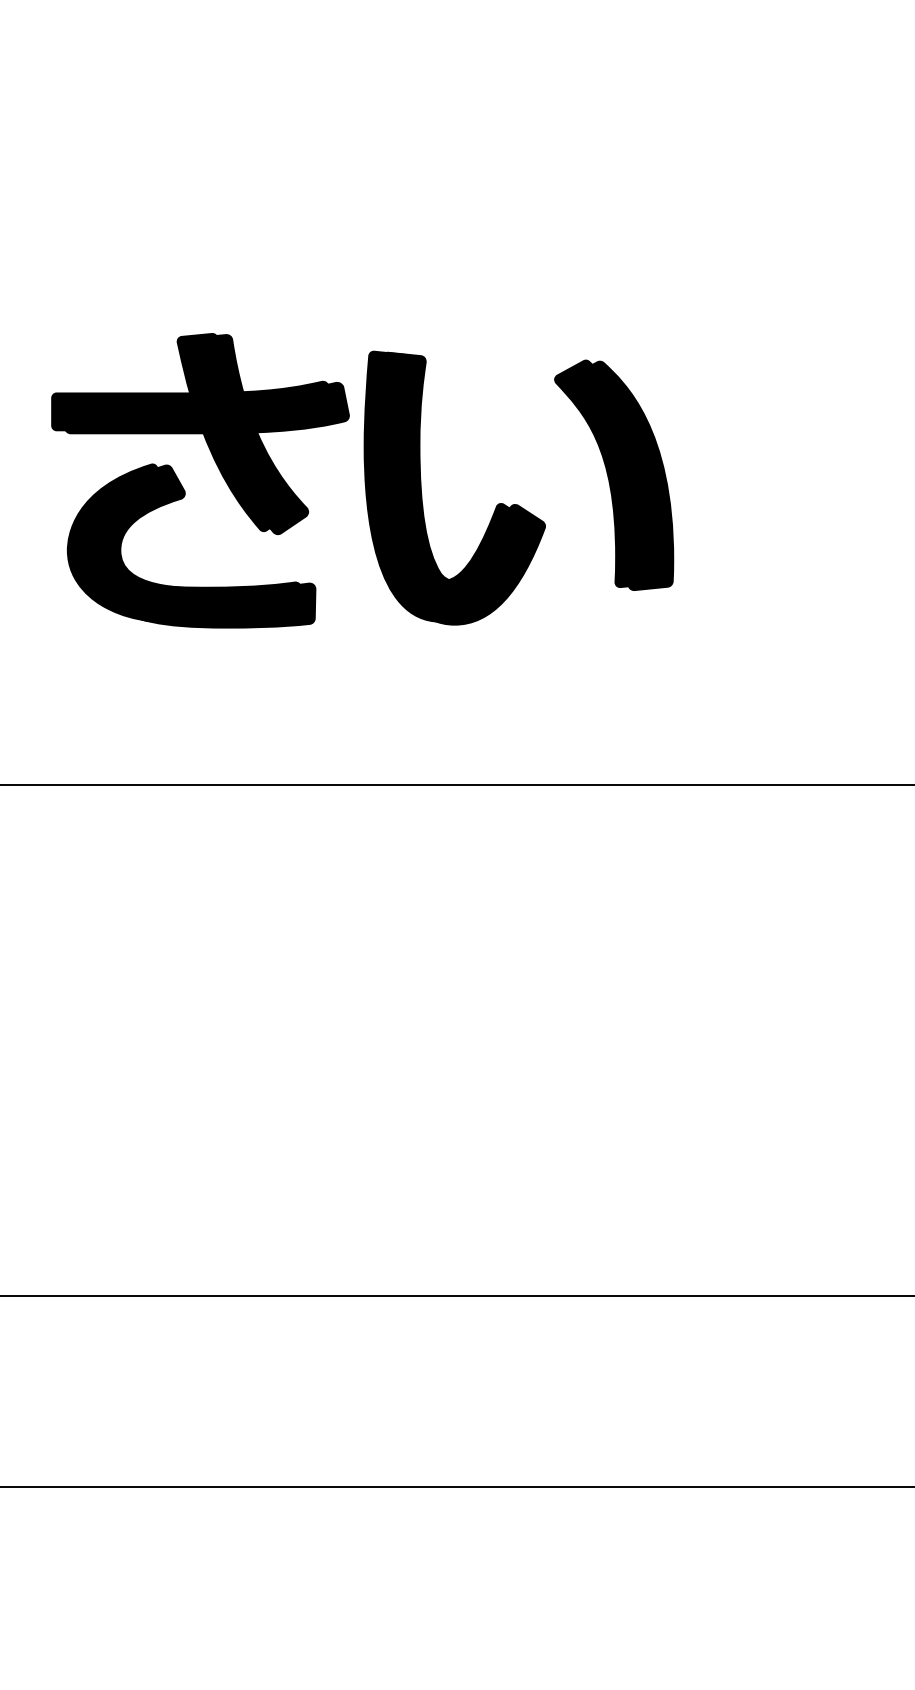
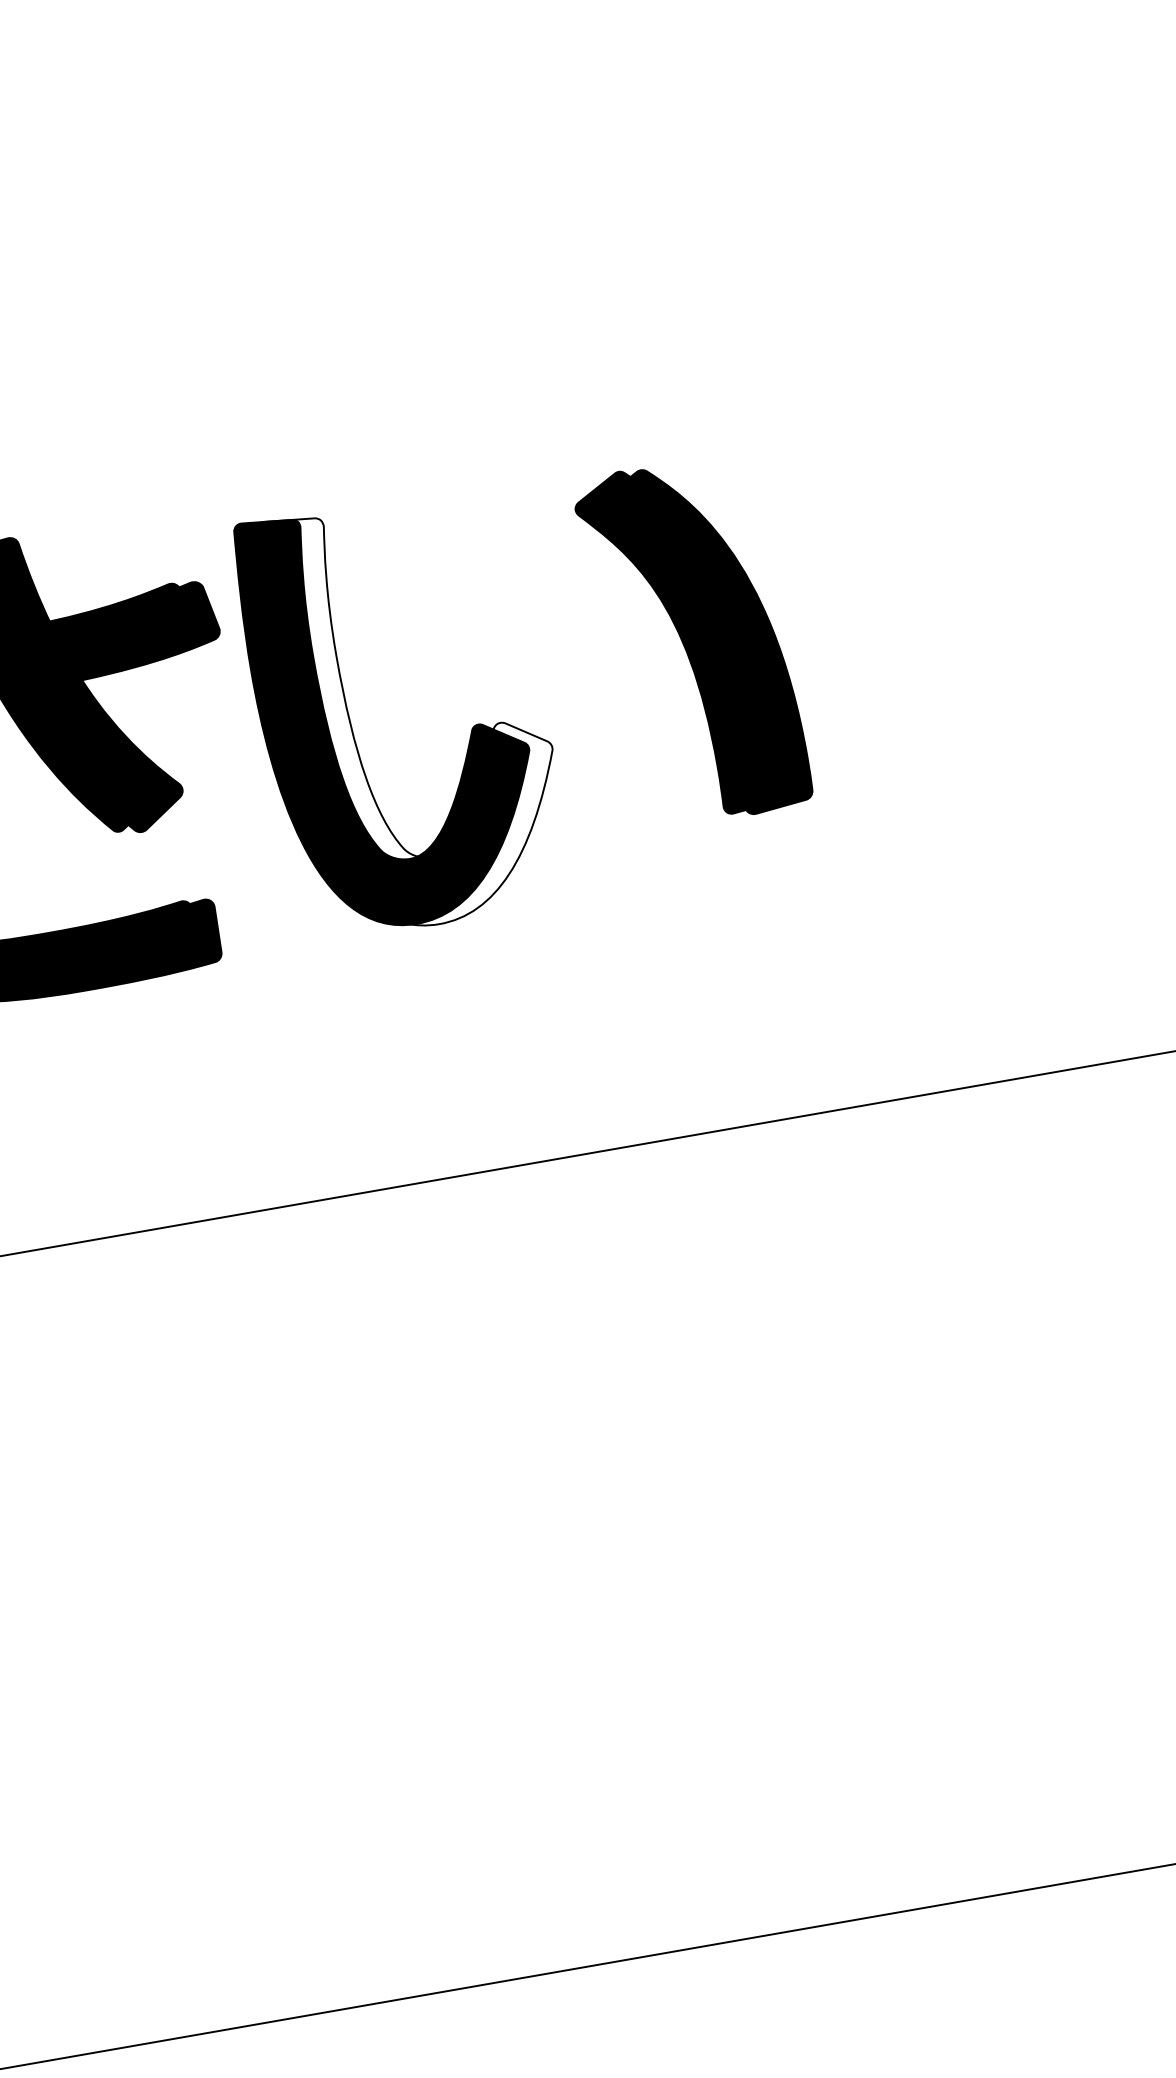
part: (614, 474) -> (693, 640), moved
fill: (461, 488) -> (413, 711), removed

